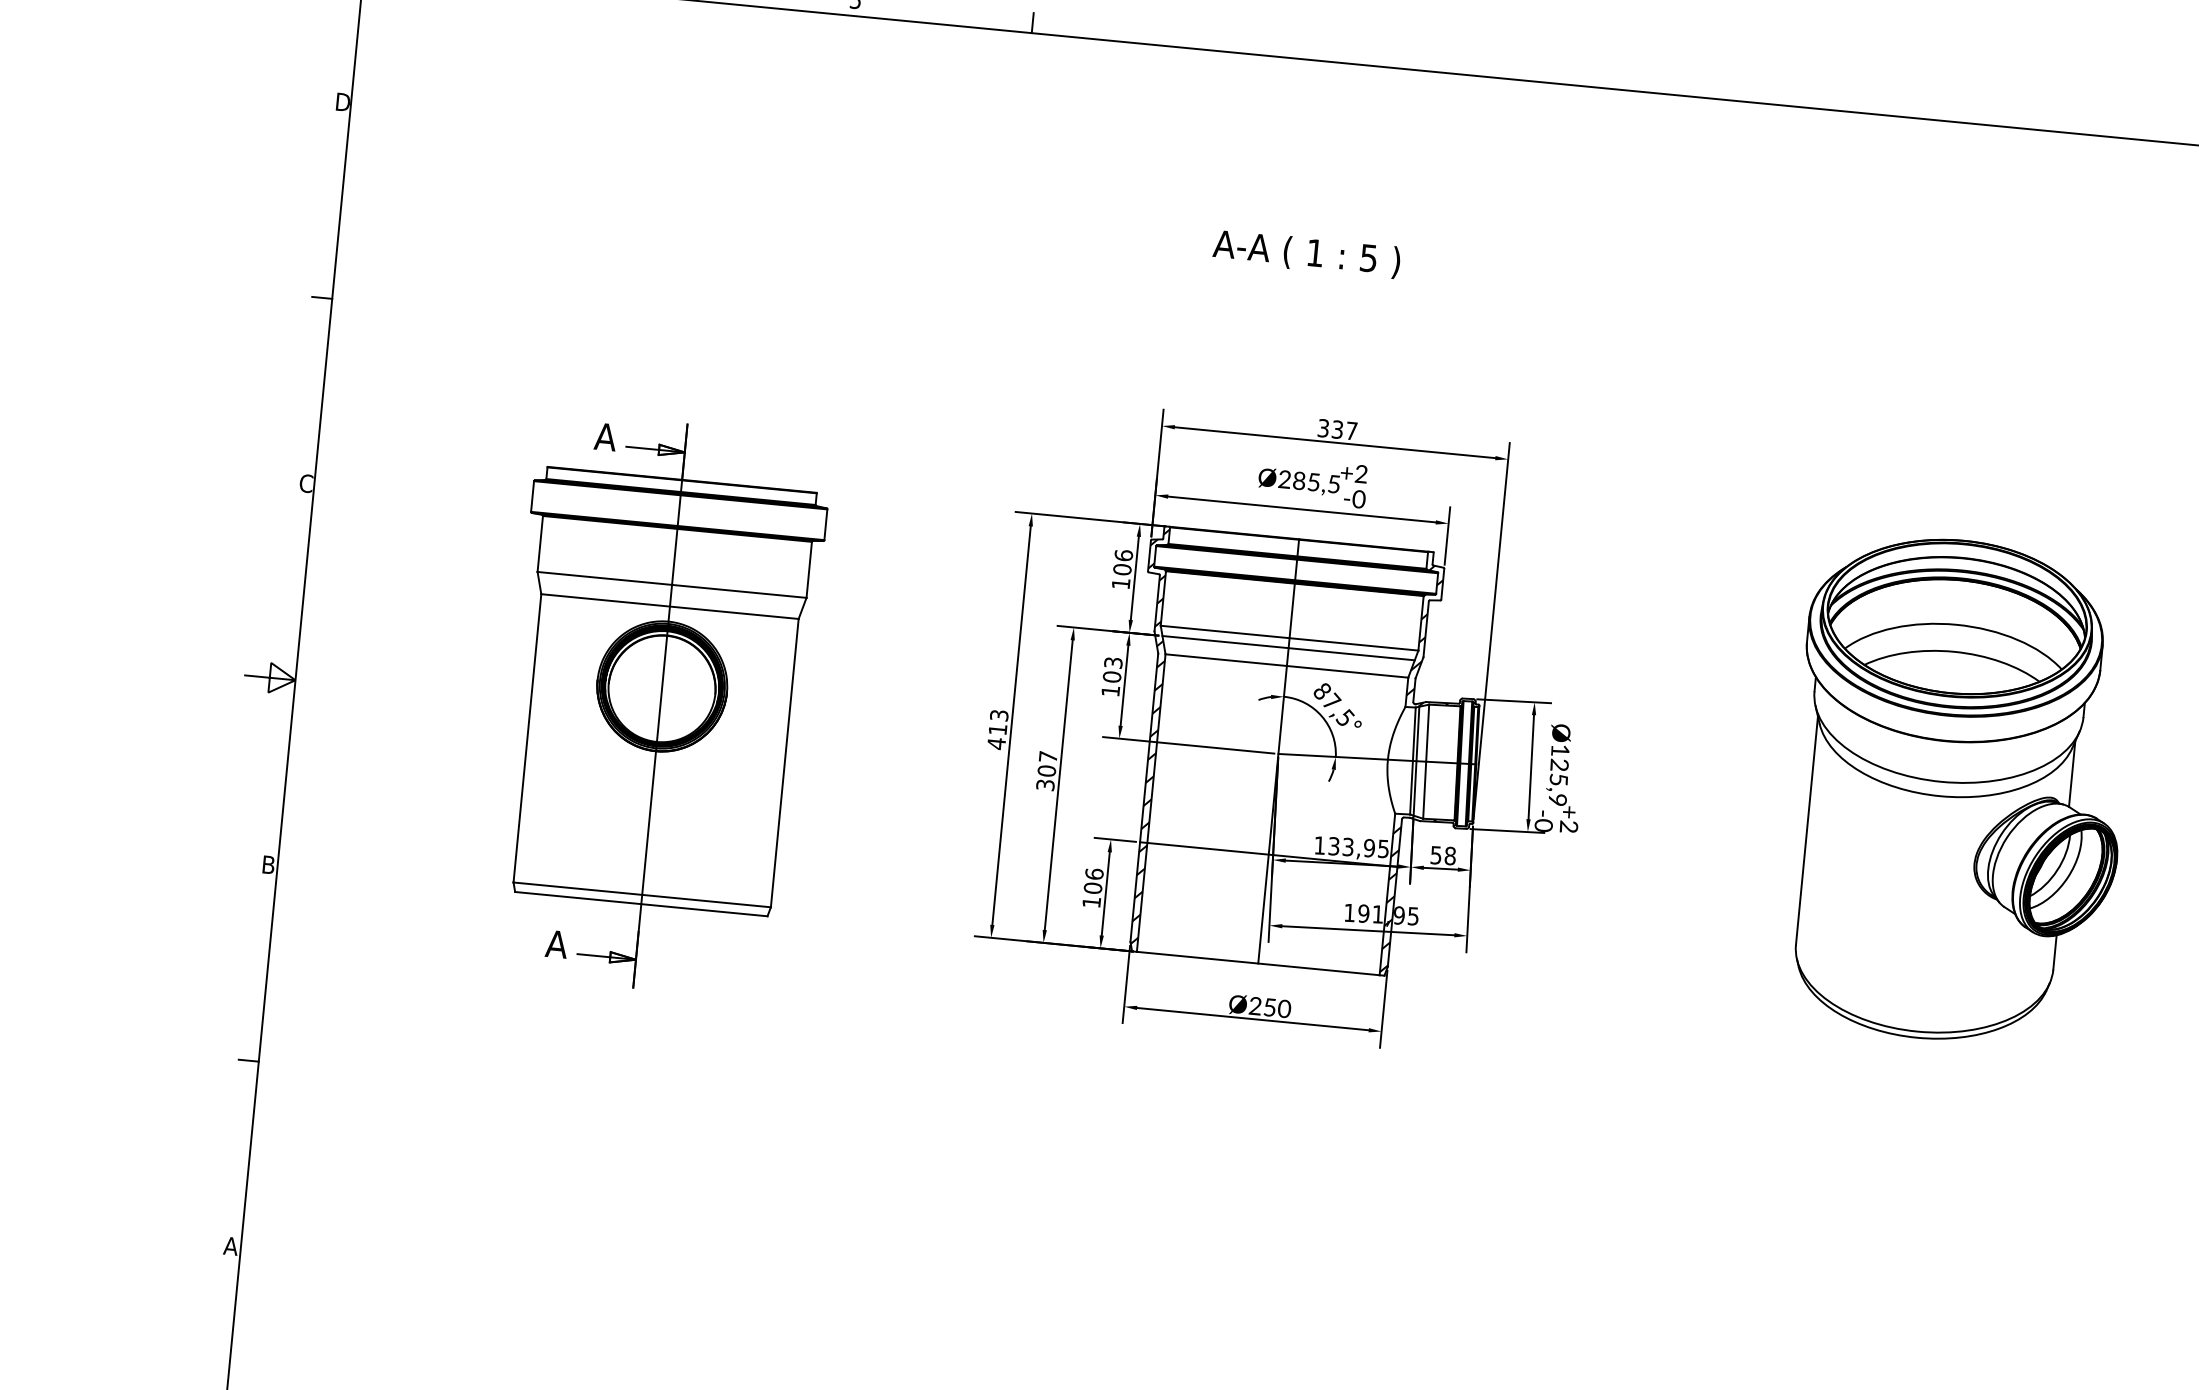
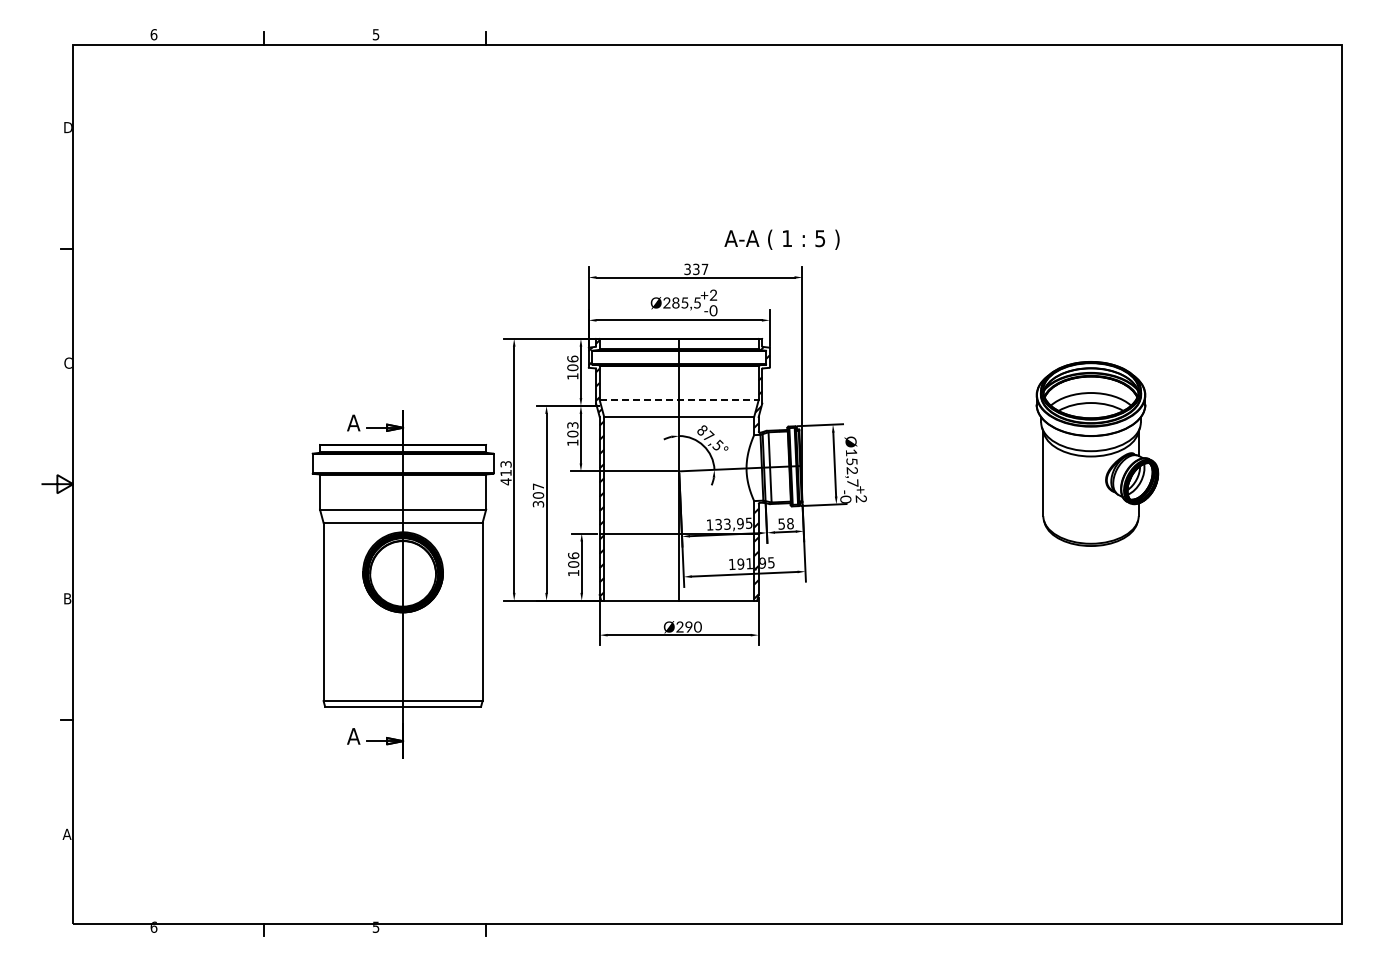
text: (1305, 253) -> (781, 239), moved
line: (1290, 637) -> (679, 399), solid -> dashed
line: (1289, 649) -> (679, 406), removed
part: (659, 706) -> (402, 584), moved
text: (1558, 782) -> (852, 472), Ø125,9 -> Ø152,7
part: (1958, 790) -> (1097, 453), size x0.6
text: (1269, 1006) -> (688, 626), Ø250 -> Ø290

